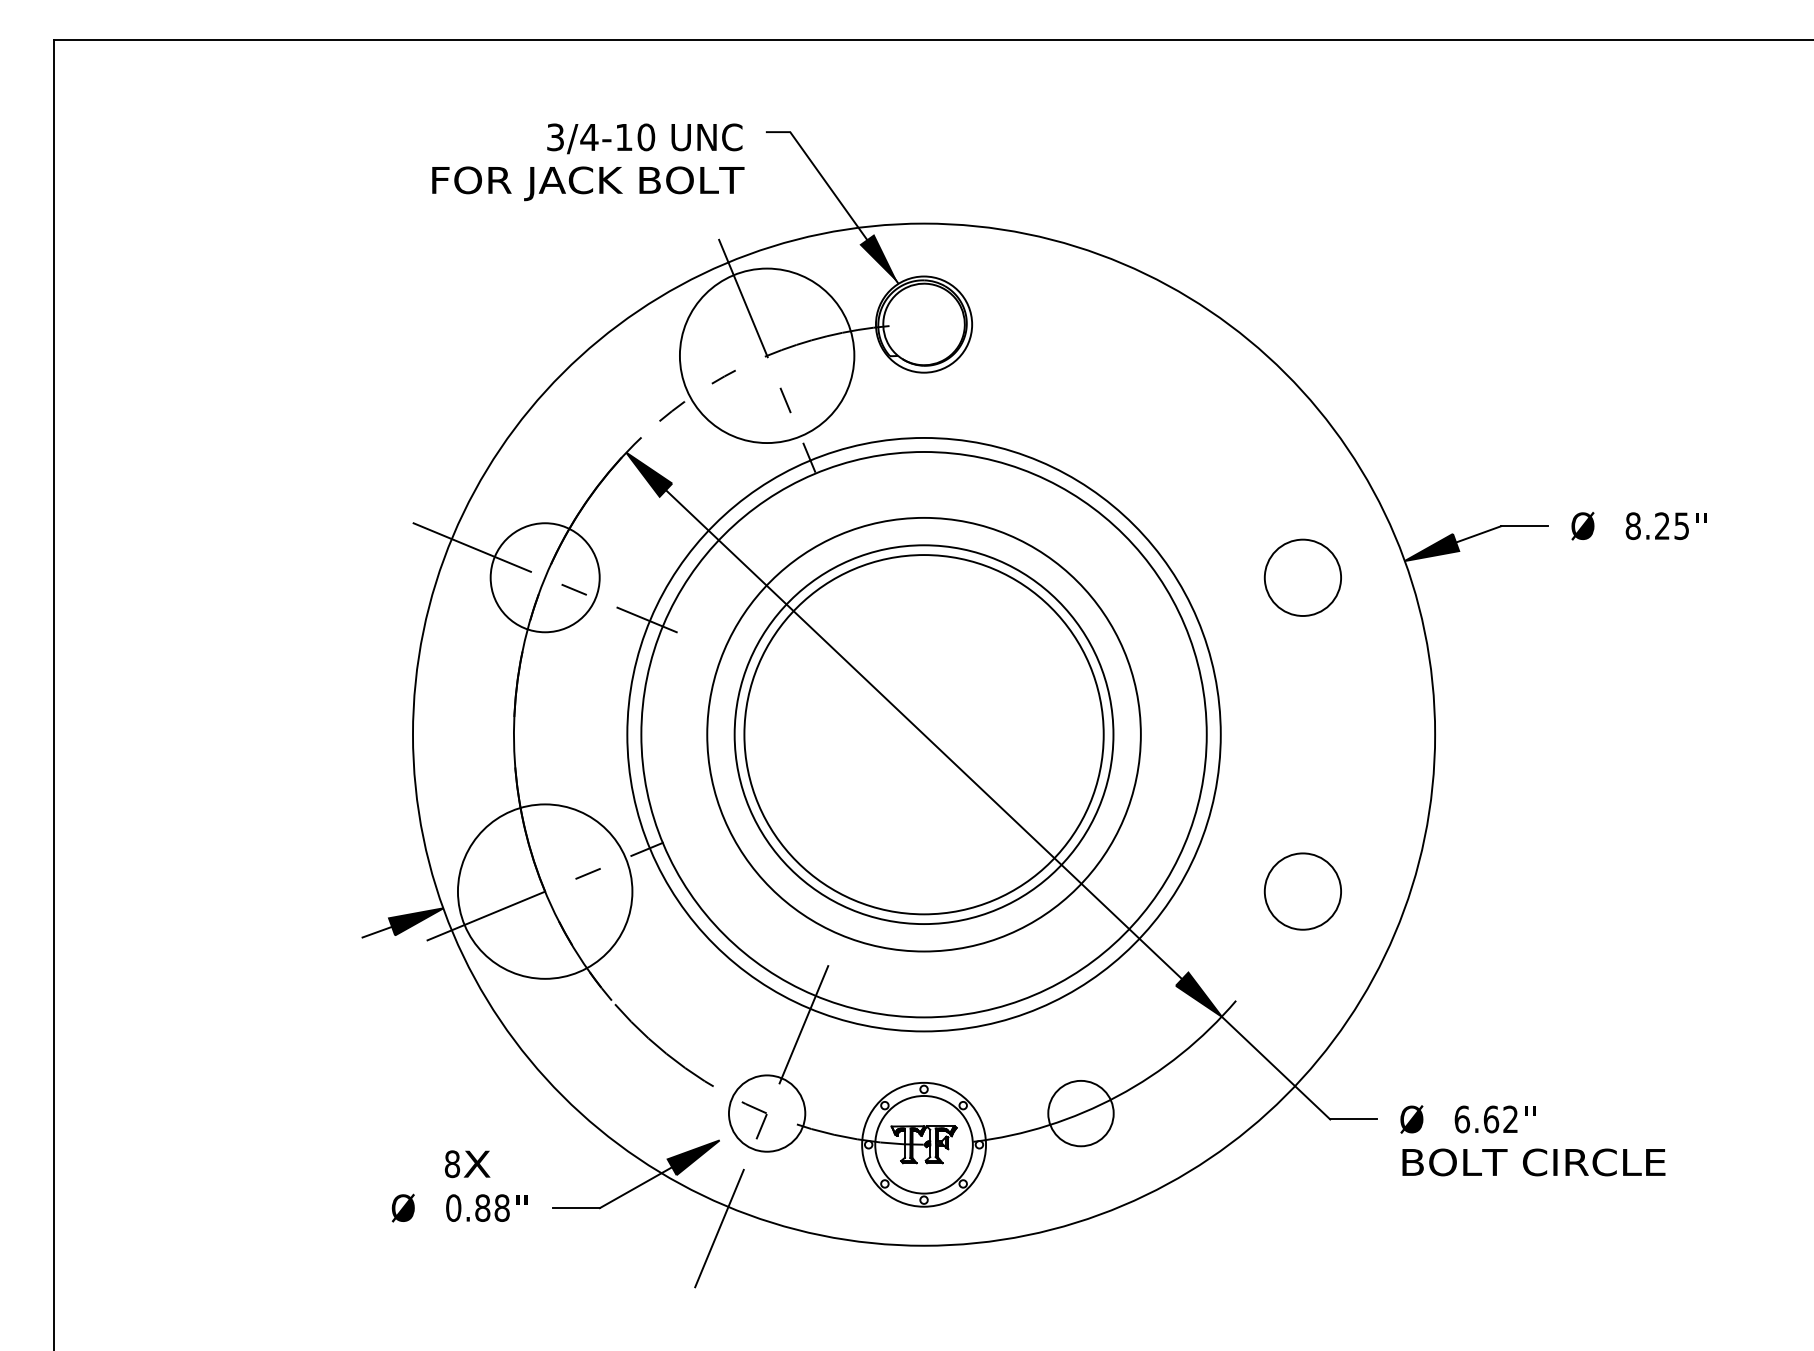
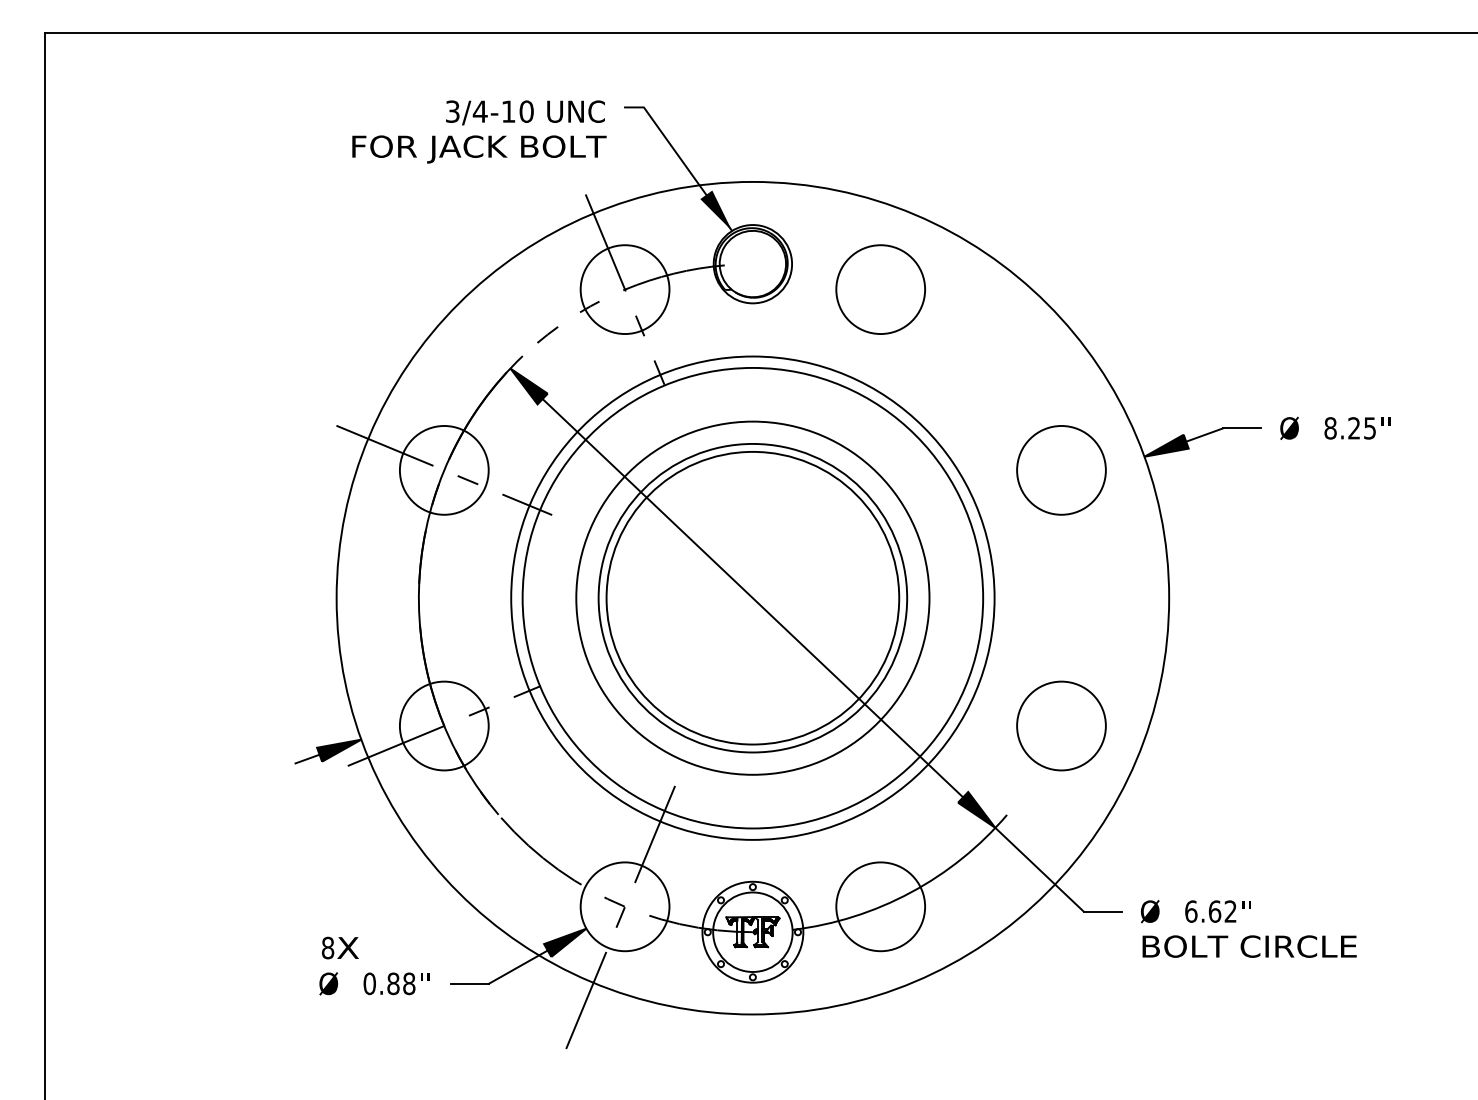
circle: (766, 355) -> (624, 289), size x0.62
circle: (1080, 355) -> (880, 289), added
circle: (1302, 577) -> (1061, 470), size x1.43
circle: (544, 891) -> (443, 725), size x0.62
circle: (1302, 891) -> (1061, 725), size x1.43
circle: (766, 1113) -> (624, 906), size x1.43
circle: (1080, 1113) -> (880, 906), size x1.67
text: (467, 1164) -> (340, 948), moved

